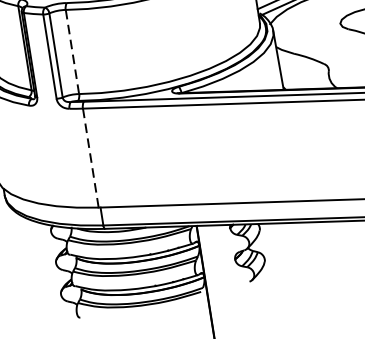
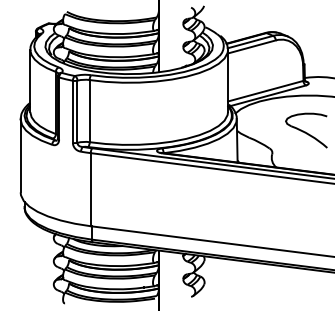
line: (72, 52) -> (89, 111), dashed -> solid
line: (90, 157) -> (90, 189), dashed -> solid

